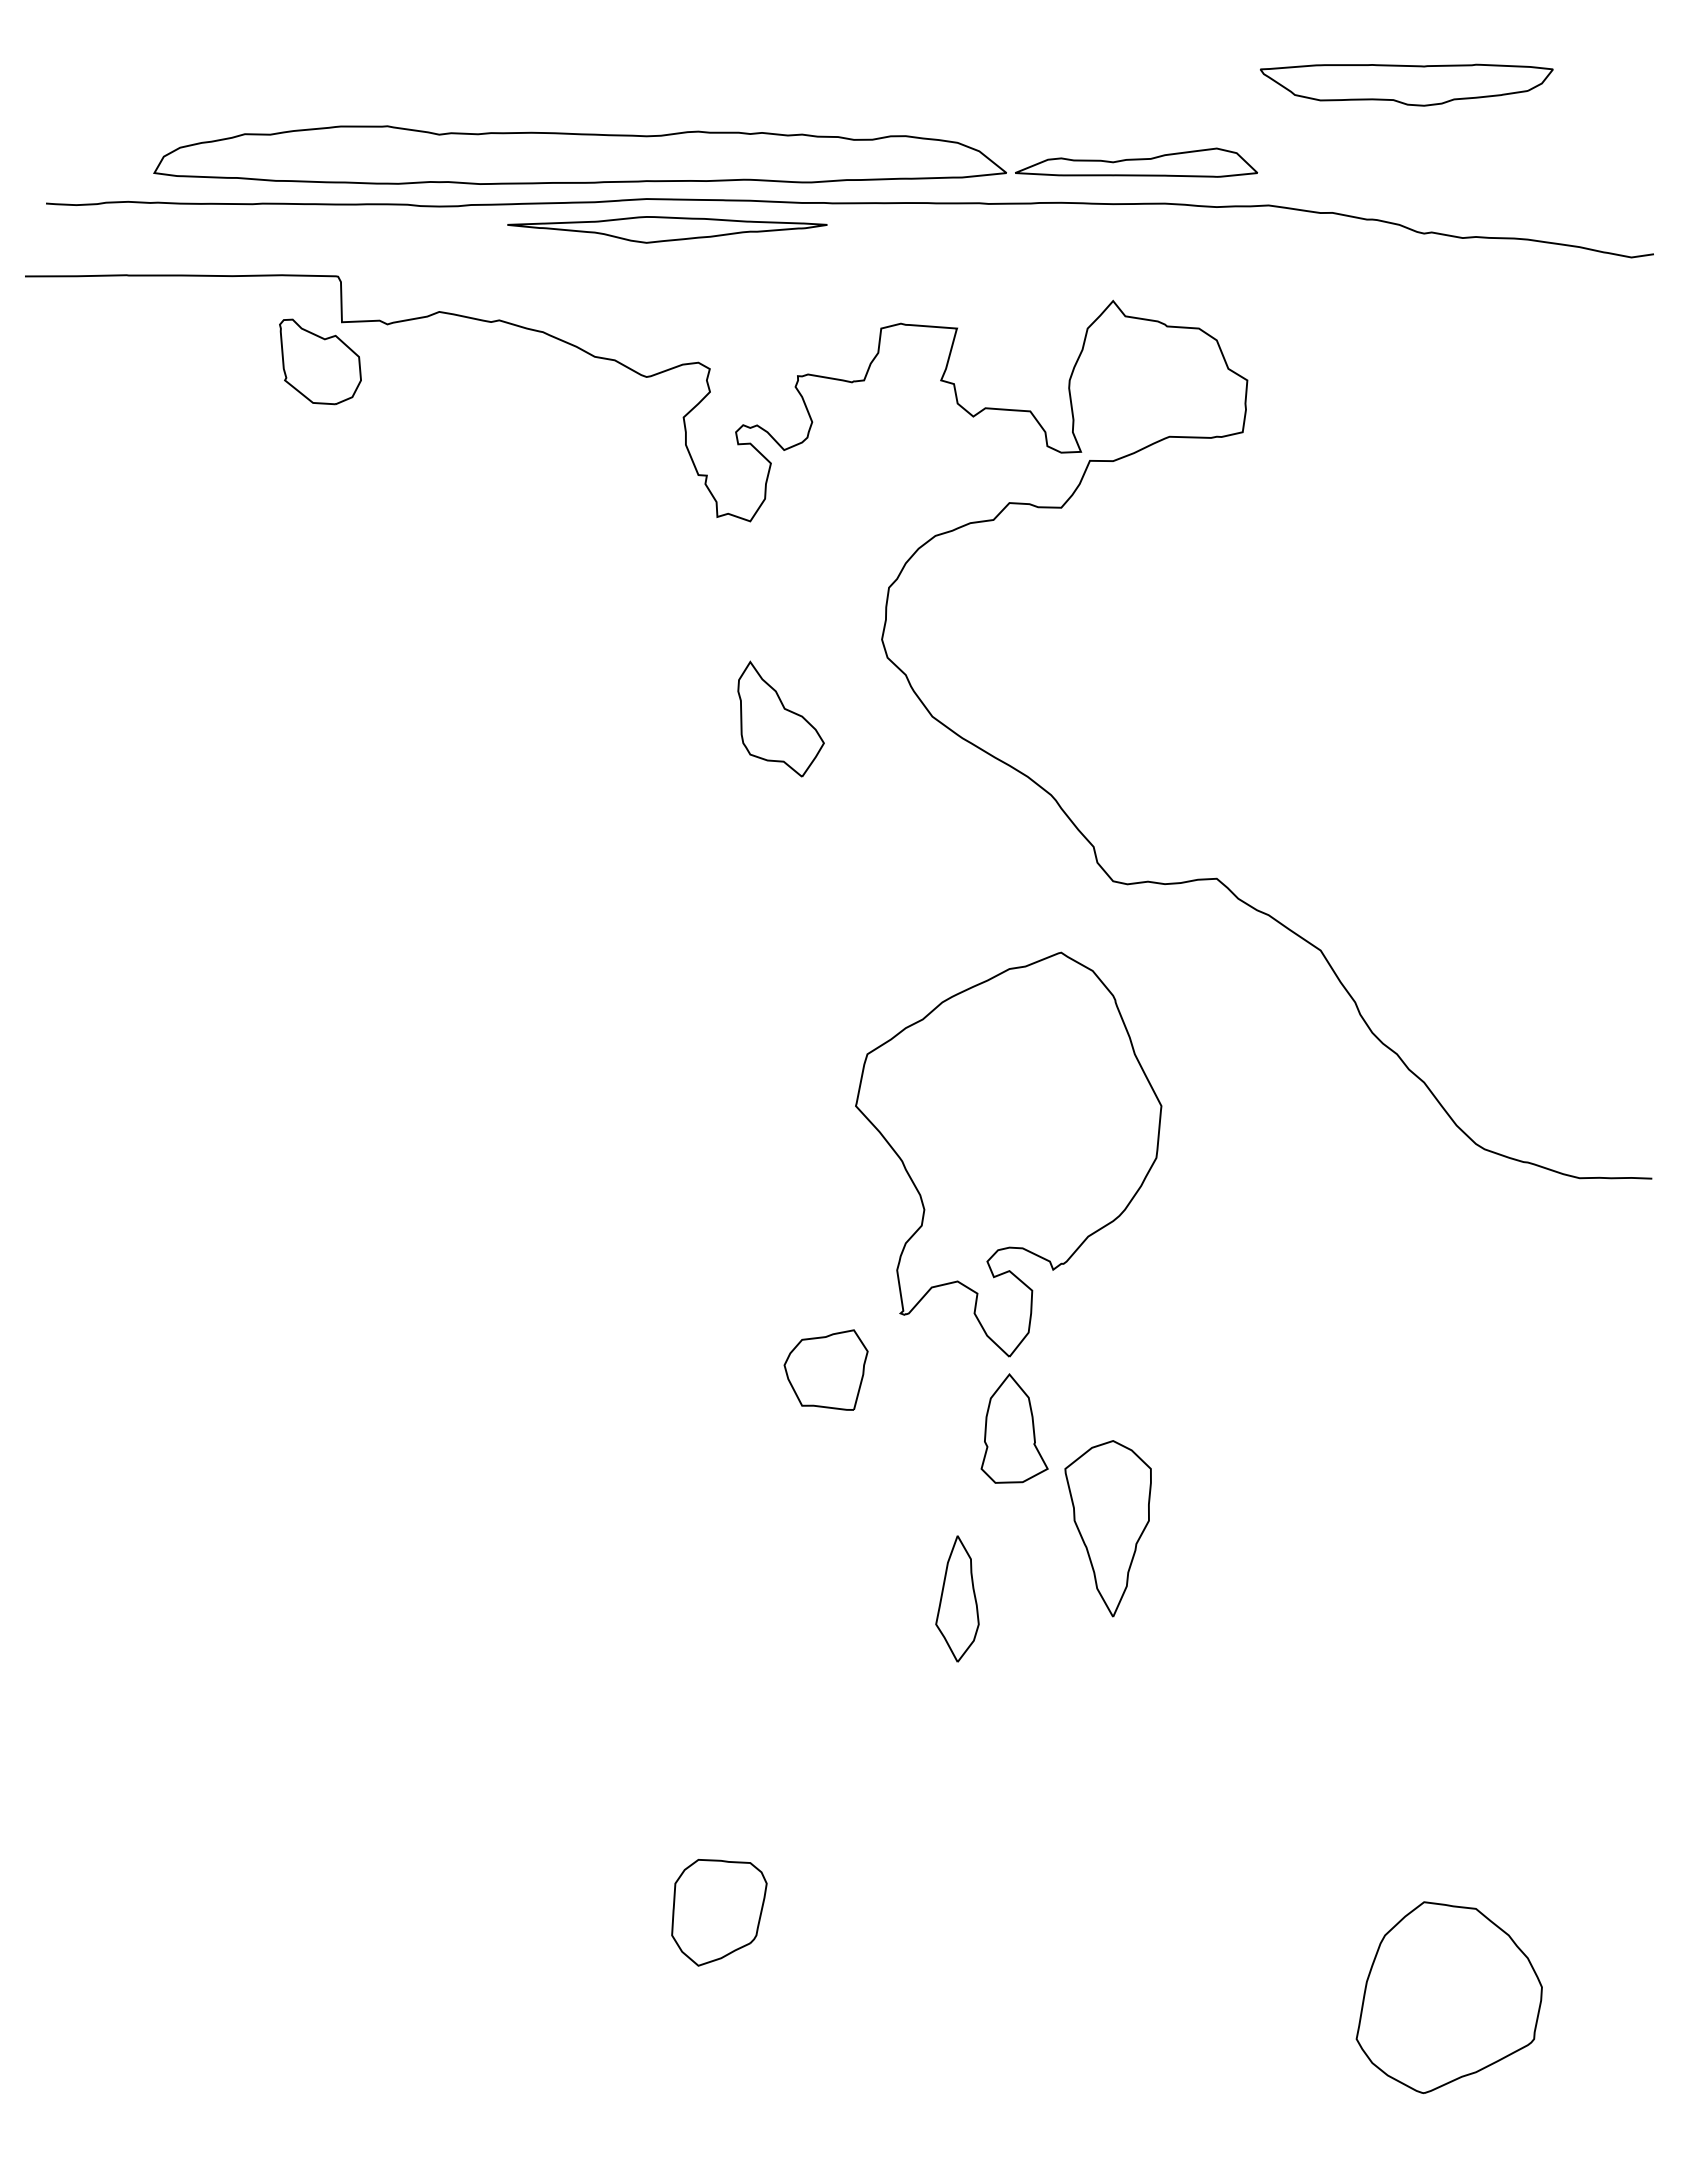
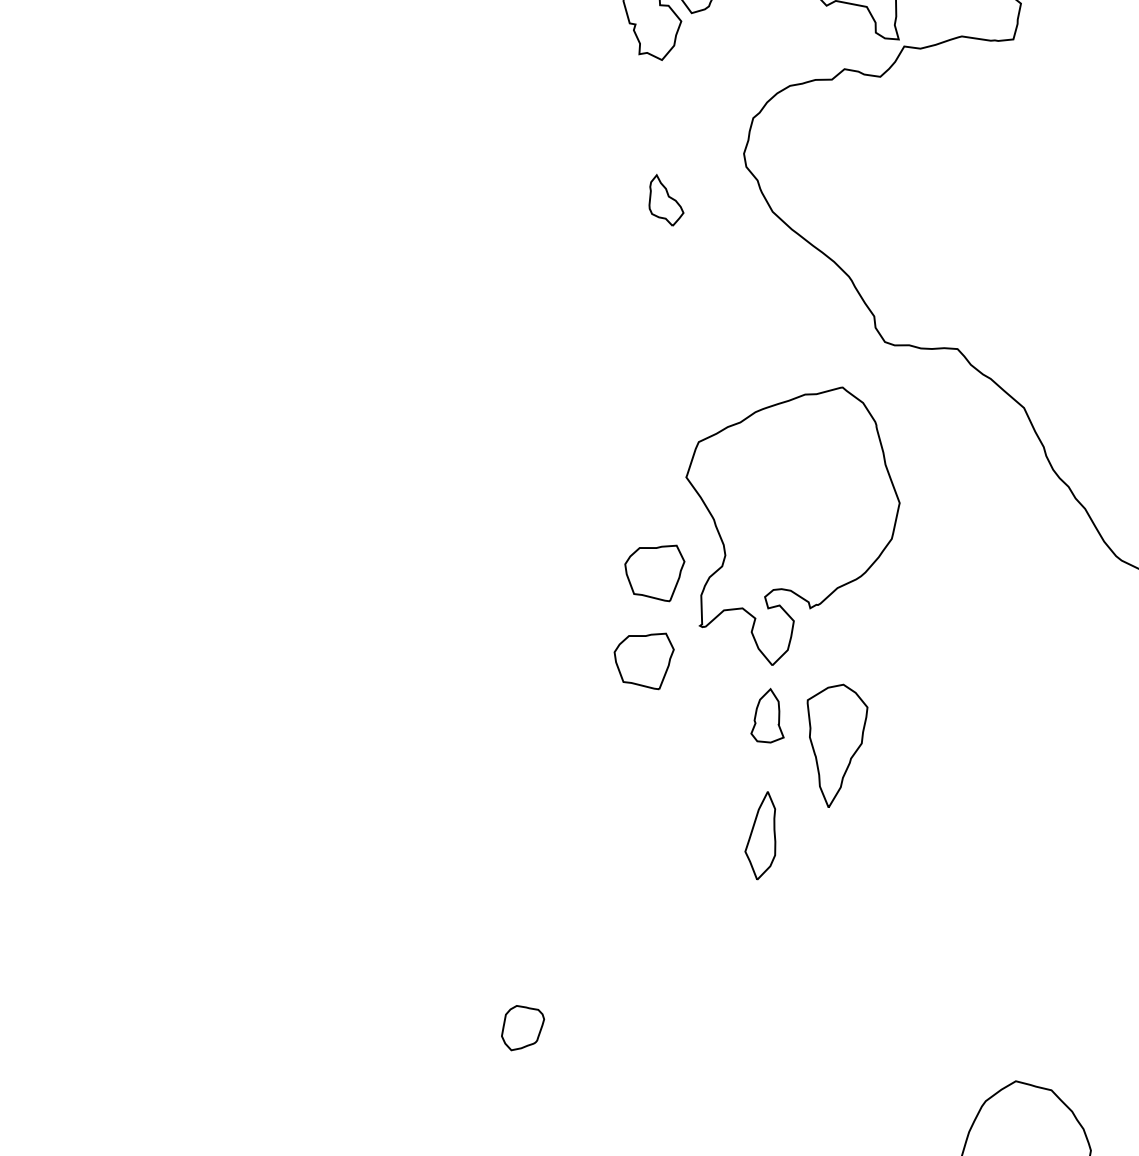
part: (780, 718) -> (666, 200), size x0.6
part: (825, 1243) -> (653, 570), added
part: (1014, 1428) -> (769, 715), size x0.7
part: (1107, 1528) -> (832, 745), moved
part: (957, 1598) -> (762, 835), moved
part: (719, 1912) -> (522, 1028), size x0.6

